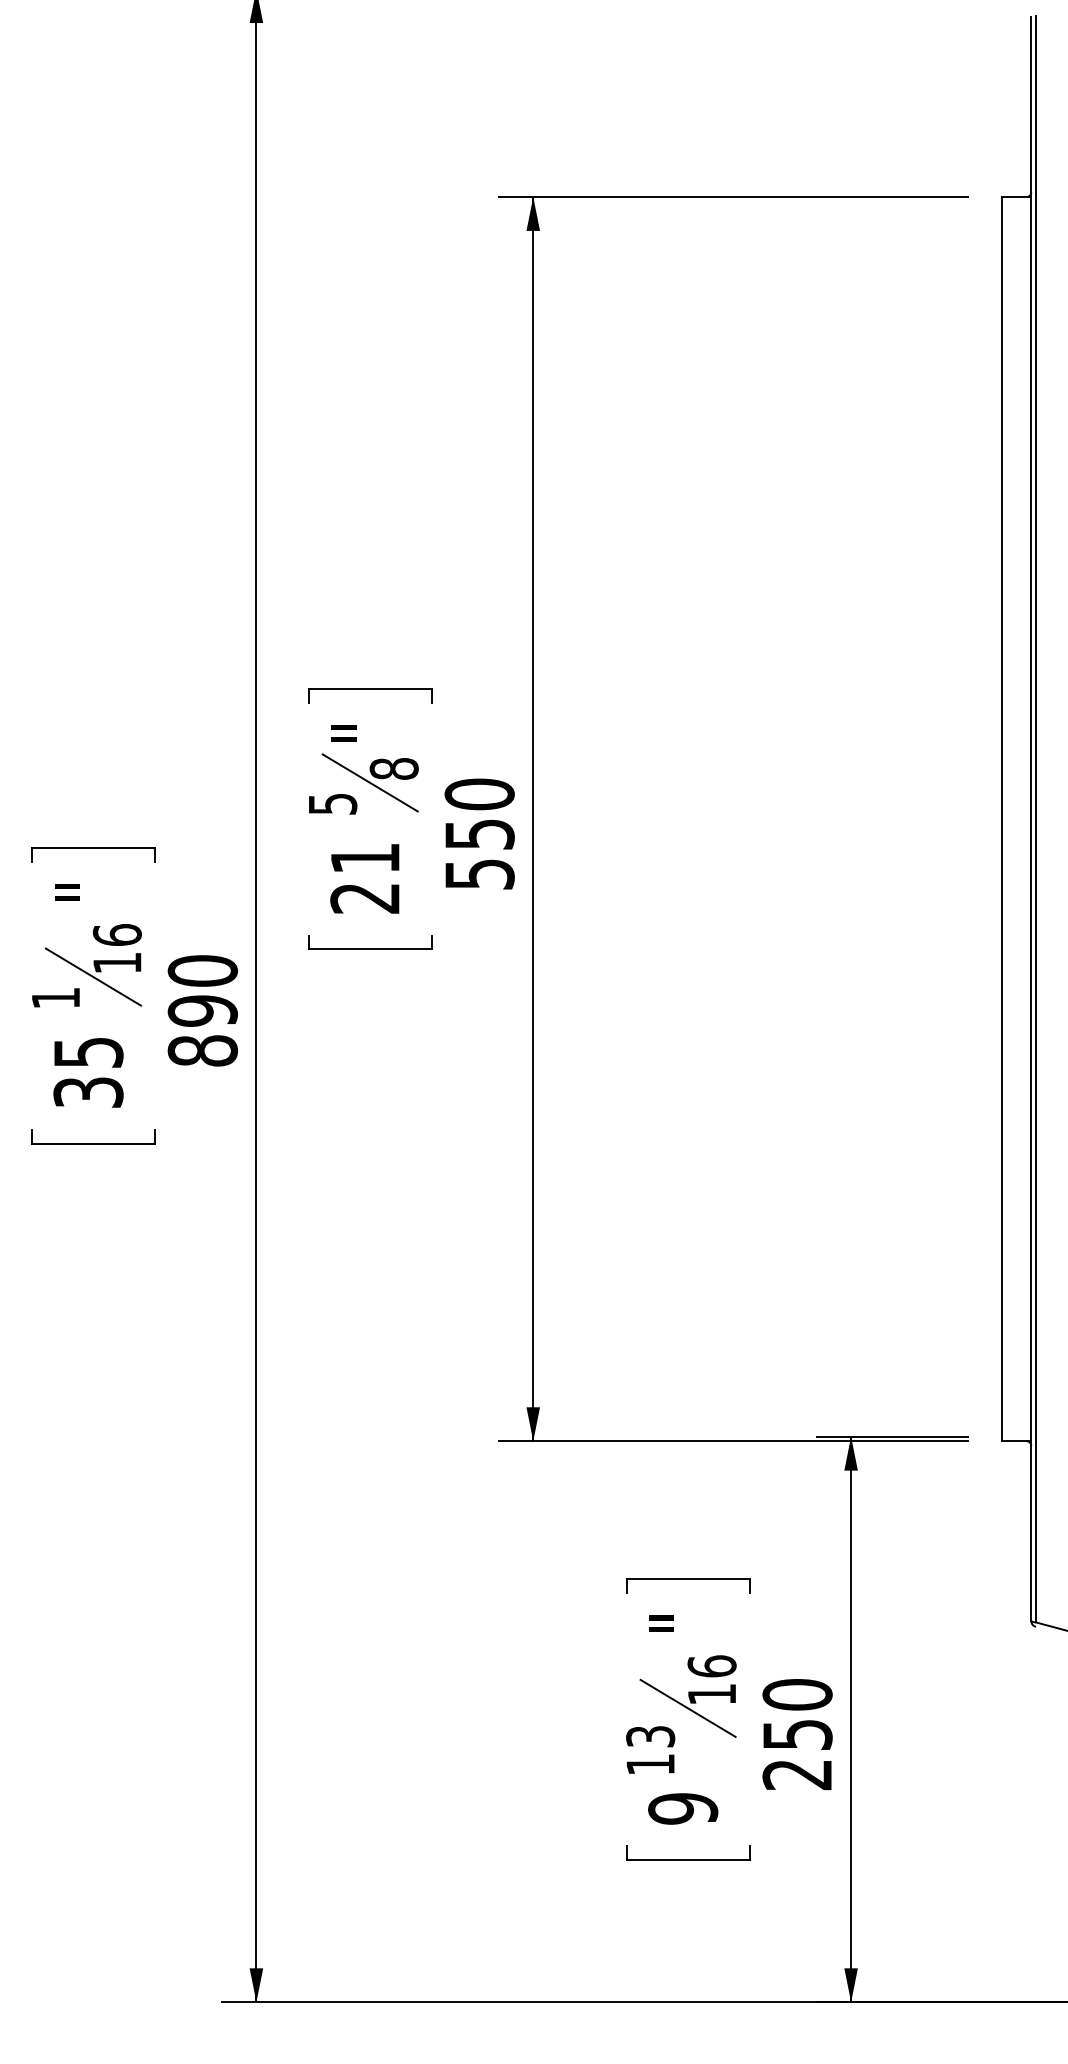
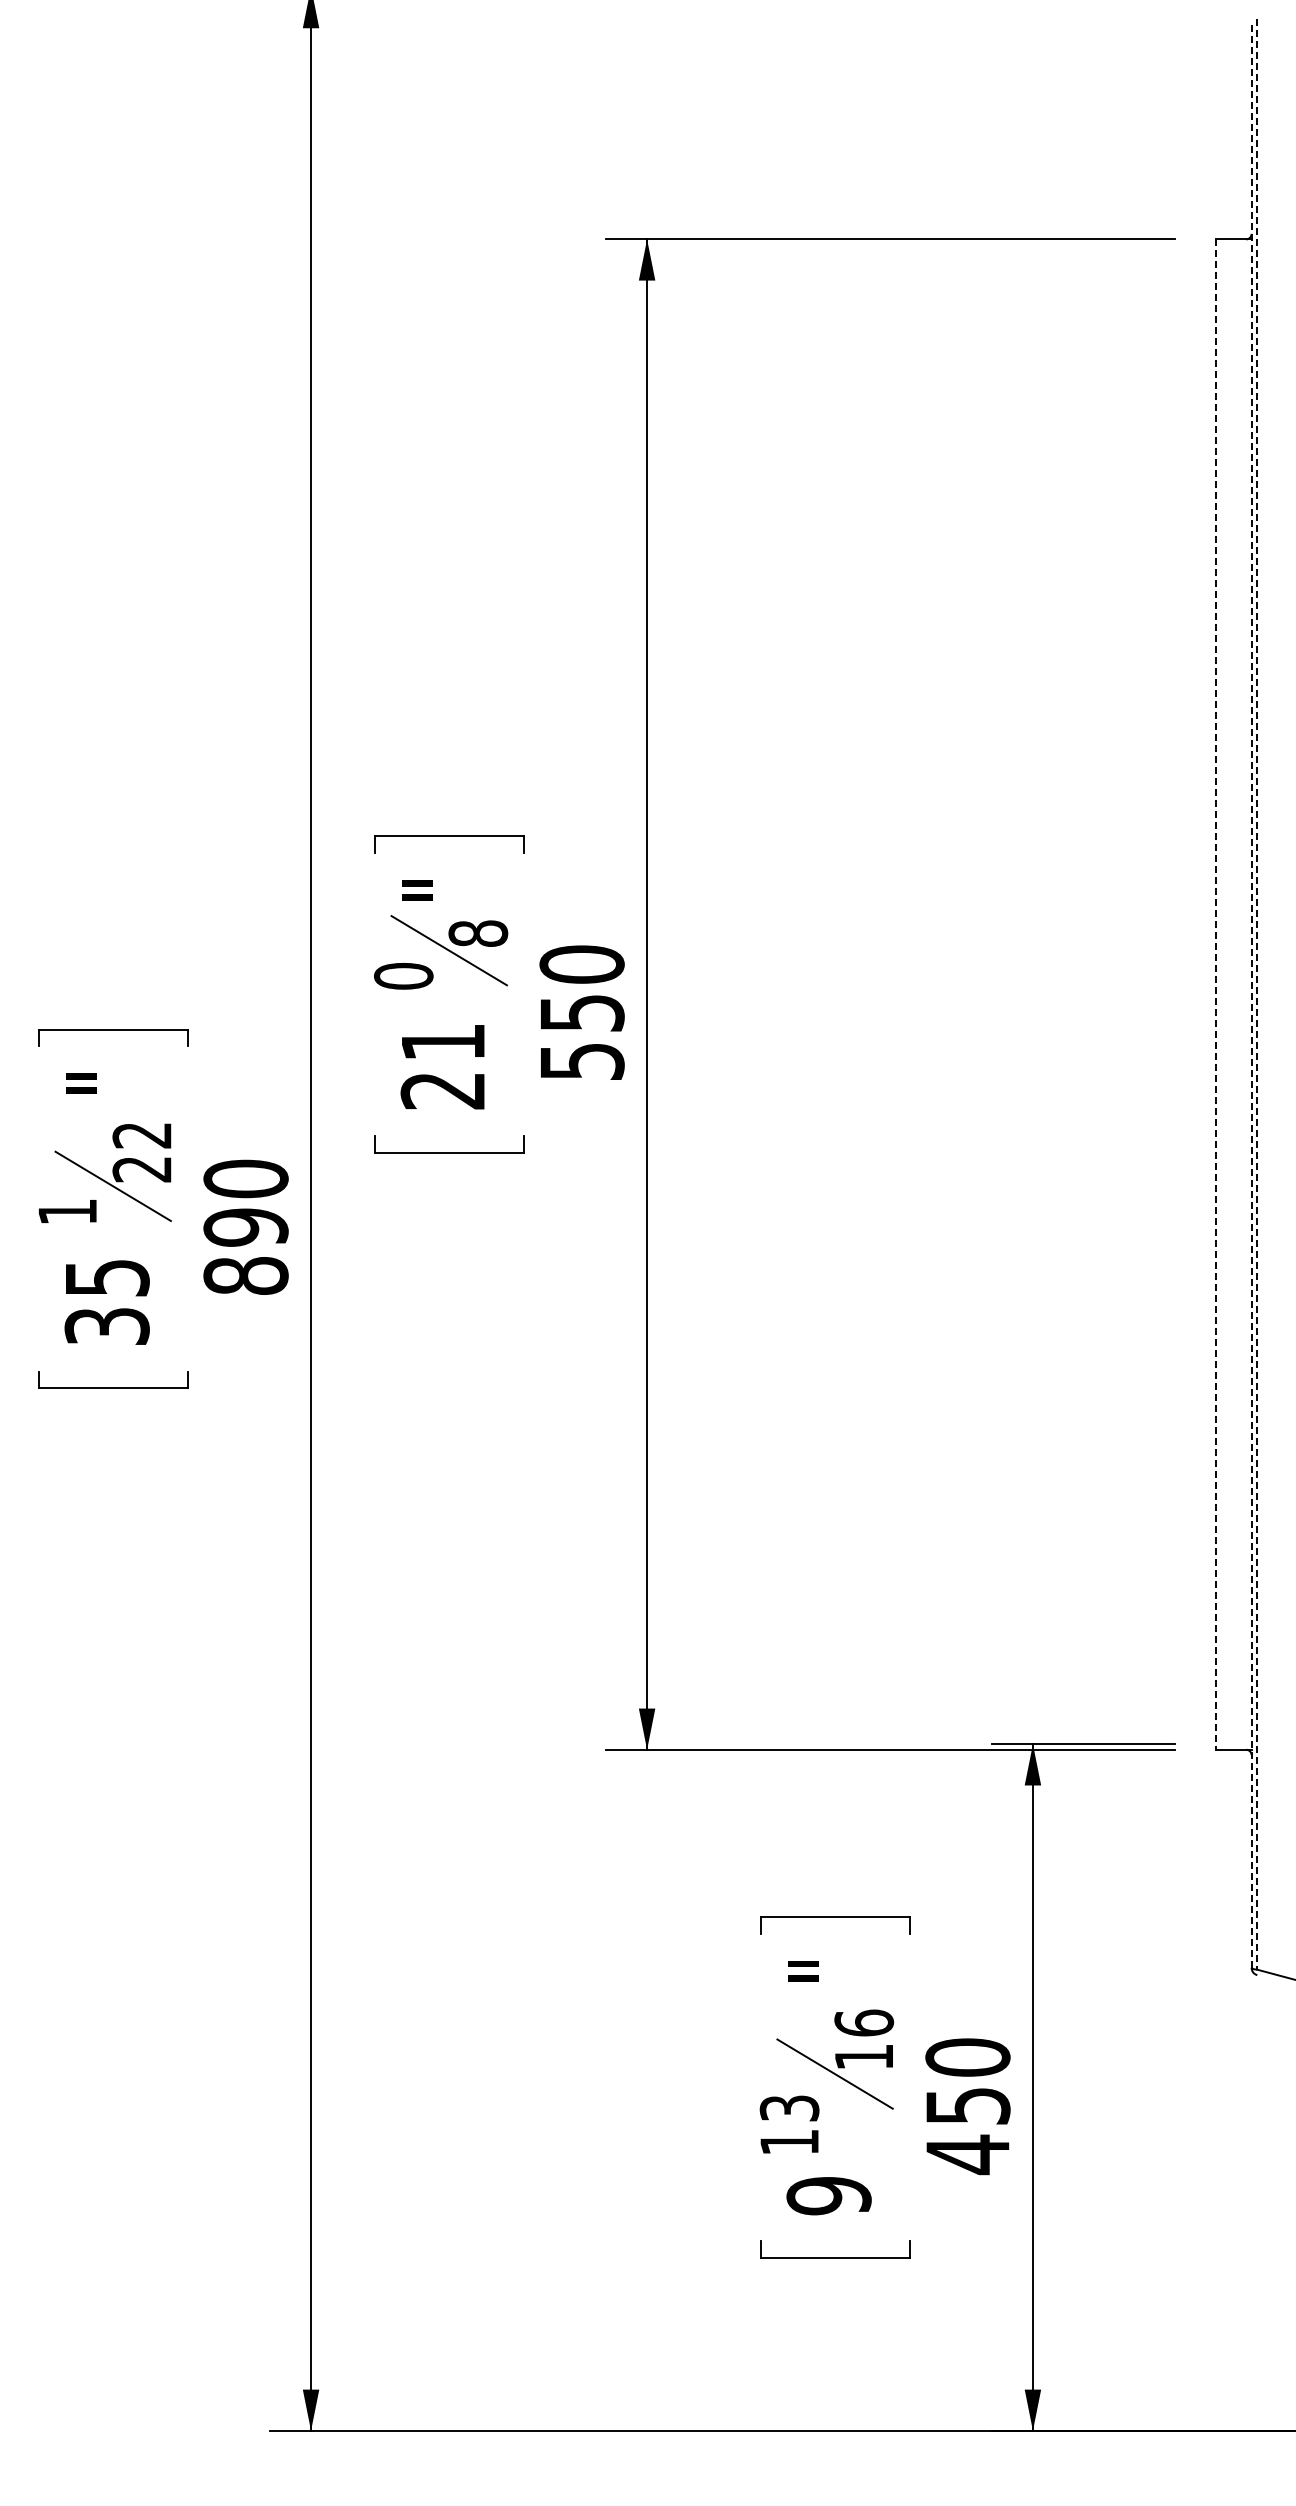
text: (332, 804) -> (403, 976), 5 -> 0
line: (1001, 819) -> (1215, 995), solid -> dashed
line: (1031, 819) -> (1251, 994), solid -> dashed
line: (1036, 819) -> (1257, 995), solid -> dashed
text: (117, 948) -> (142, 1151), 16 -> 22
text: (797, 1774) -> (967, 2154), 250 -> 450

